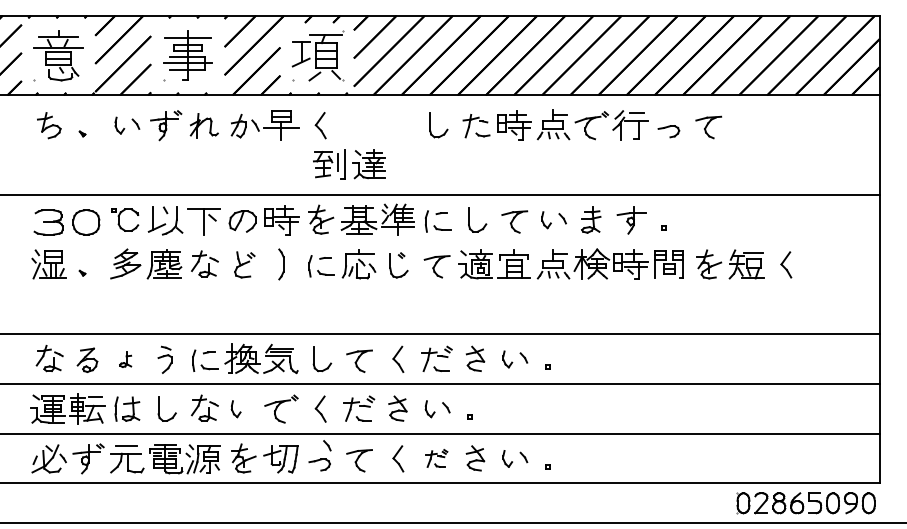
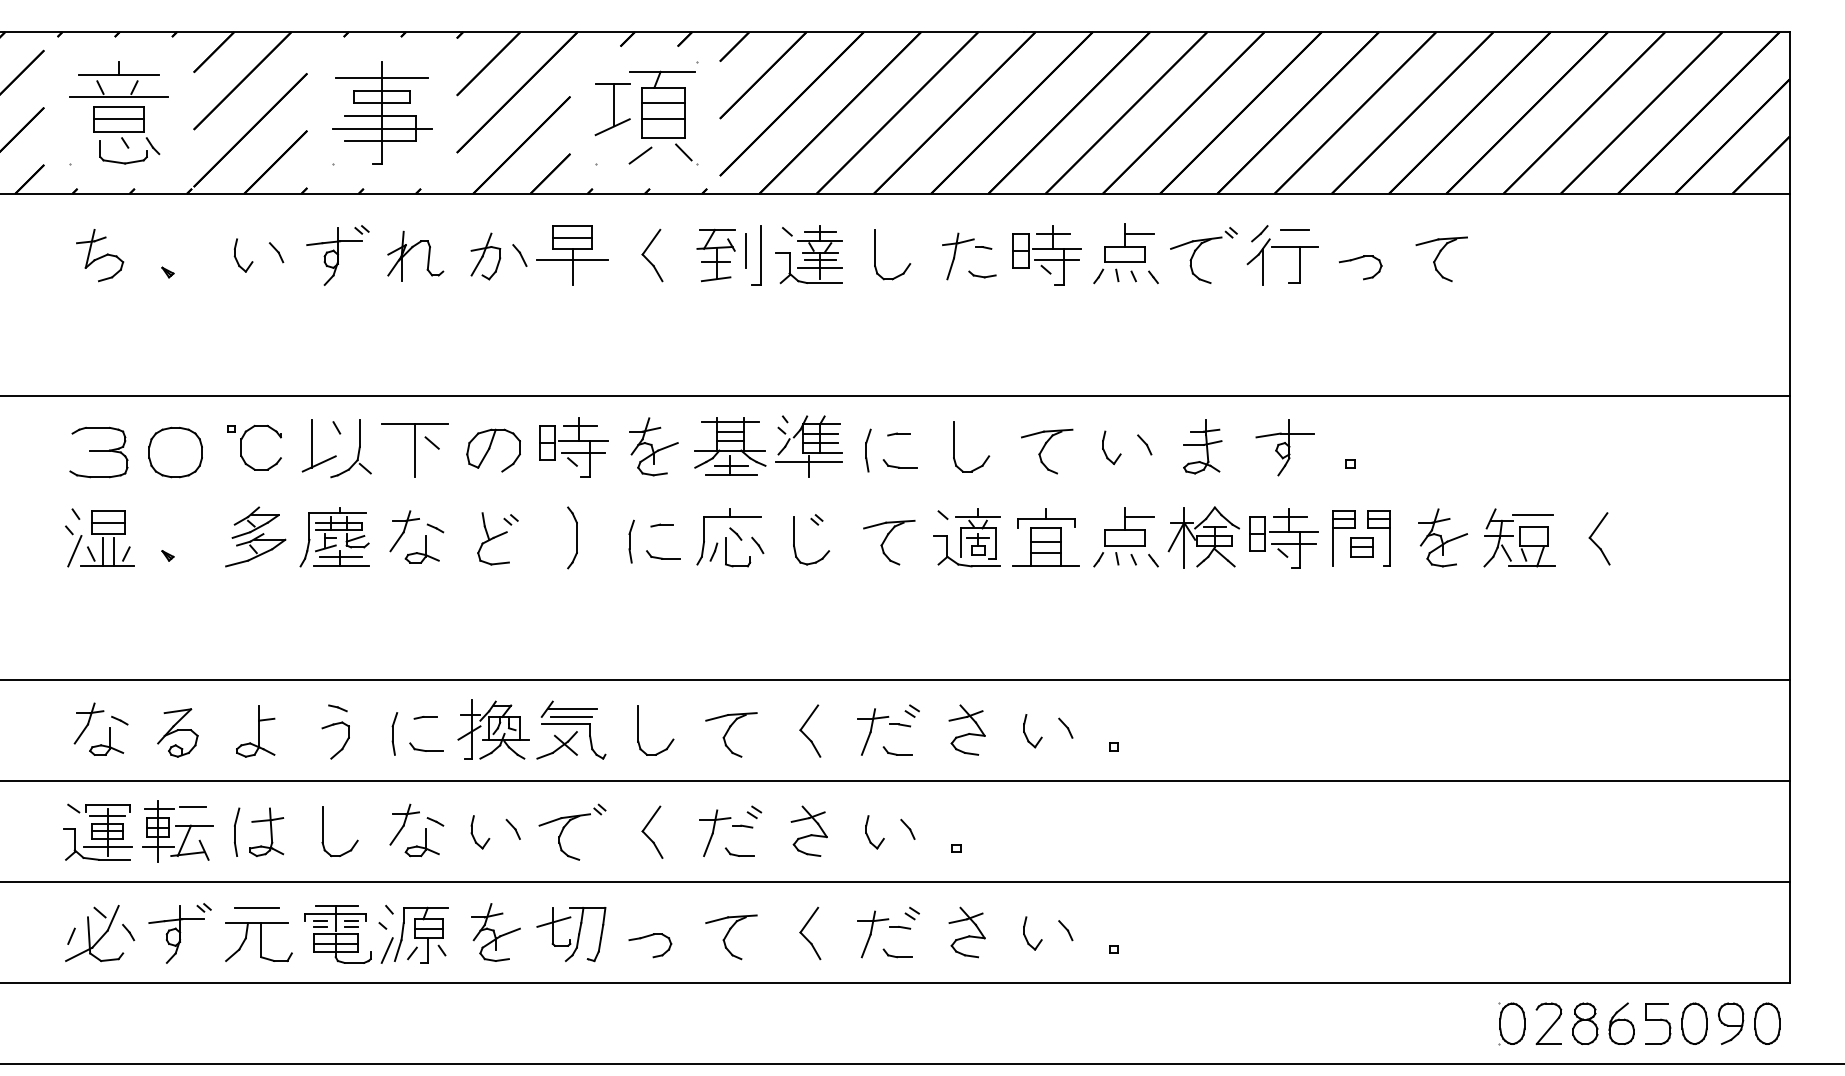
part: (349, 164) -> (769, 255), moved
part: (125, 359) -> (255, 731), size x1.67
part: (327, 445) -> (513, 828), moved
part: (436, 458) -> (887, 932), size x1.43

